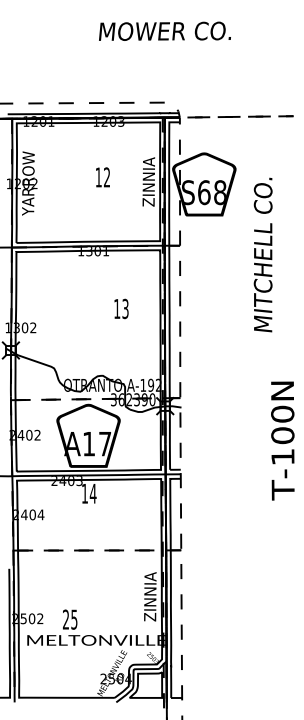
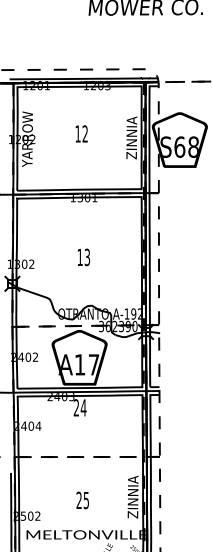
text: (102, 177) -> (81, 134), moved
text: (121, 308) -> (83, 257), moved
text: (84, 493) -> (76, 407), 14 -> 24
text: (70, 619) -> (83, 500), moved

